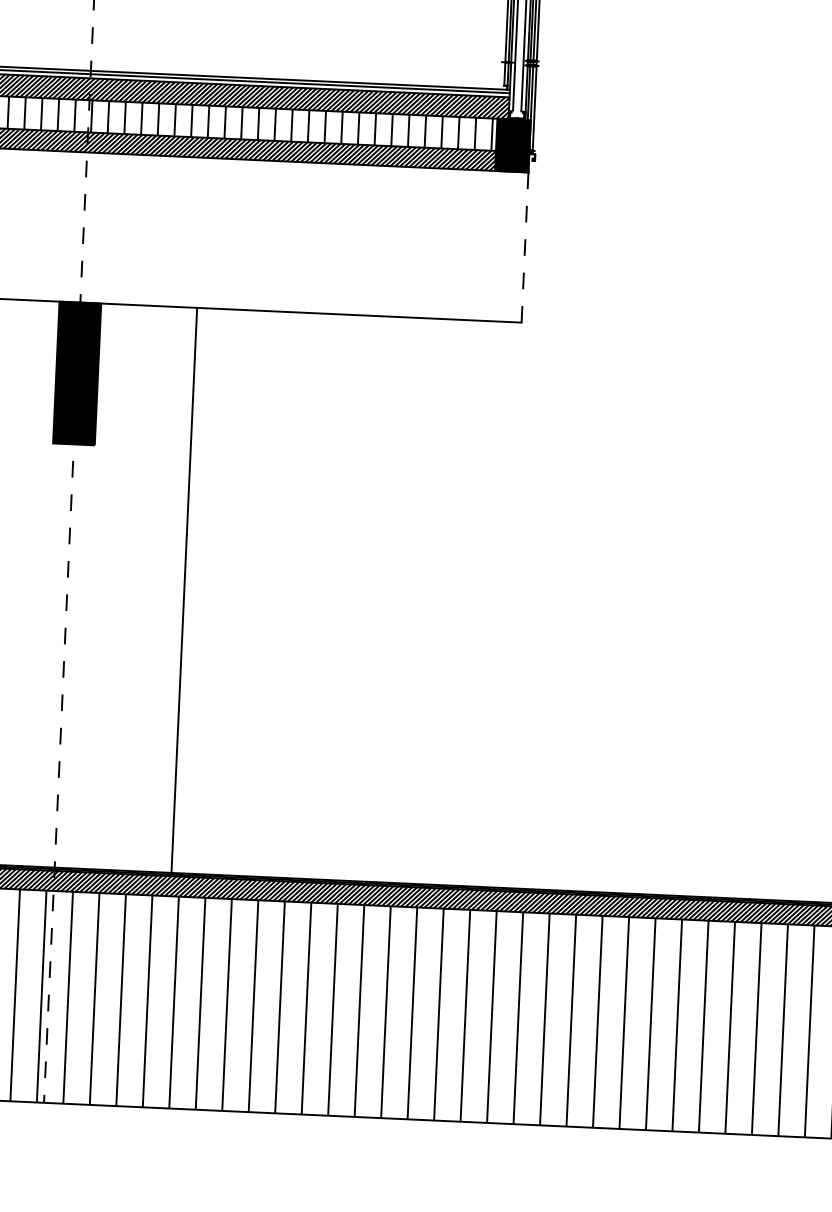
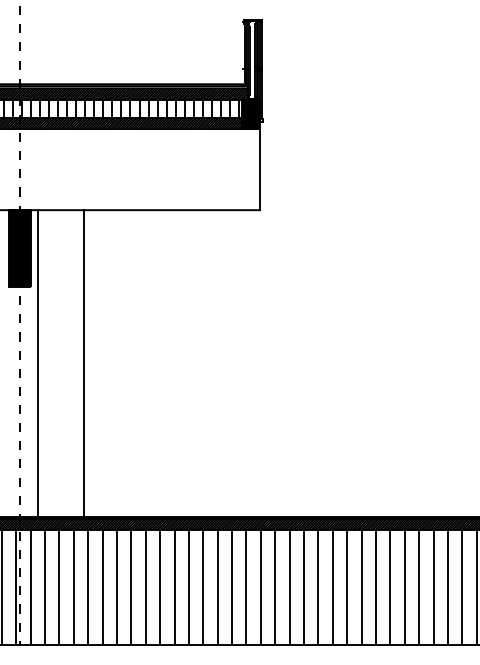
line: (524, 247) -> (259, 169), dashed -> solid
line: (101, 586) -> (38, 363), added

